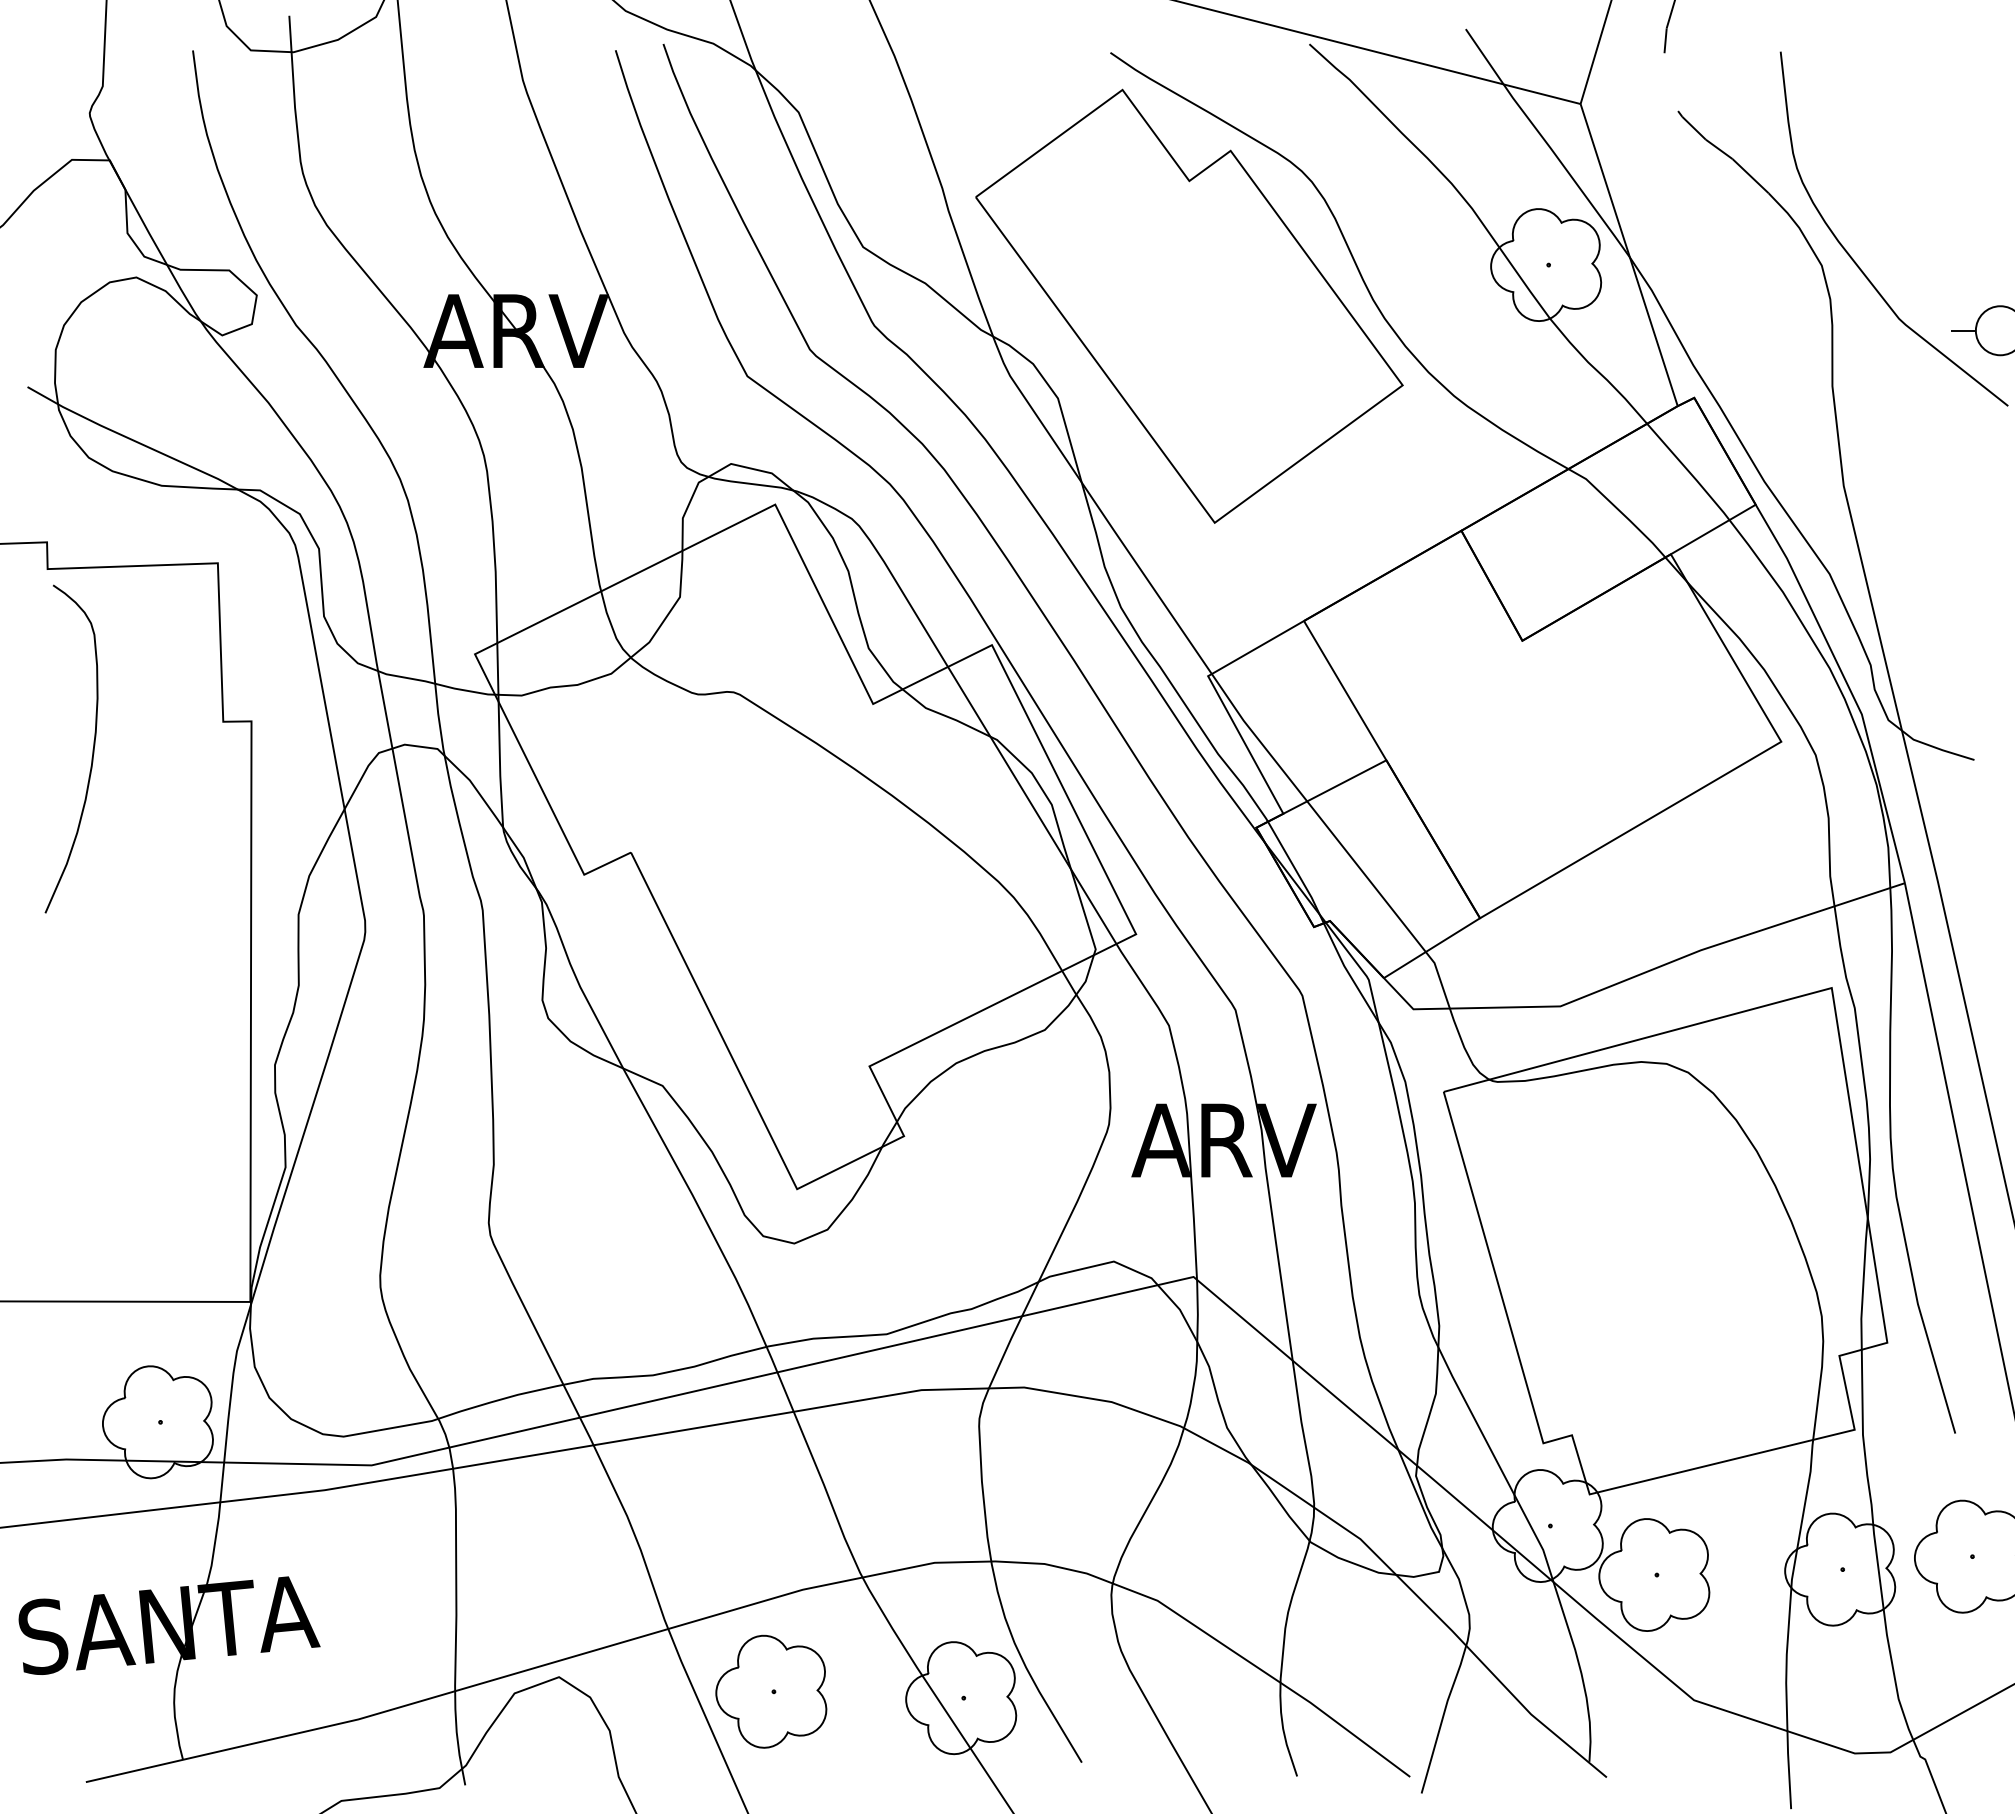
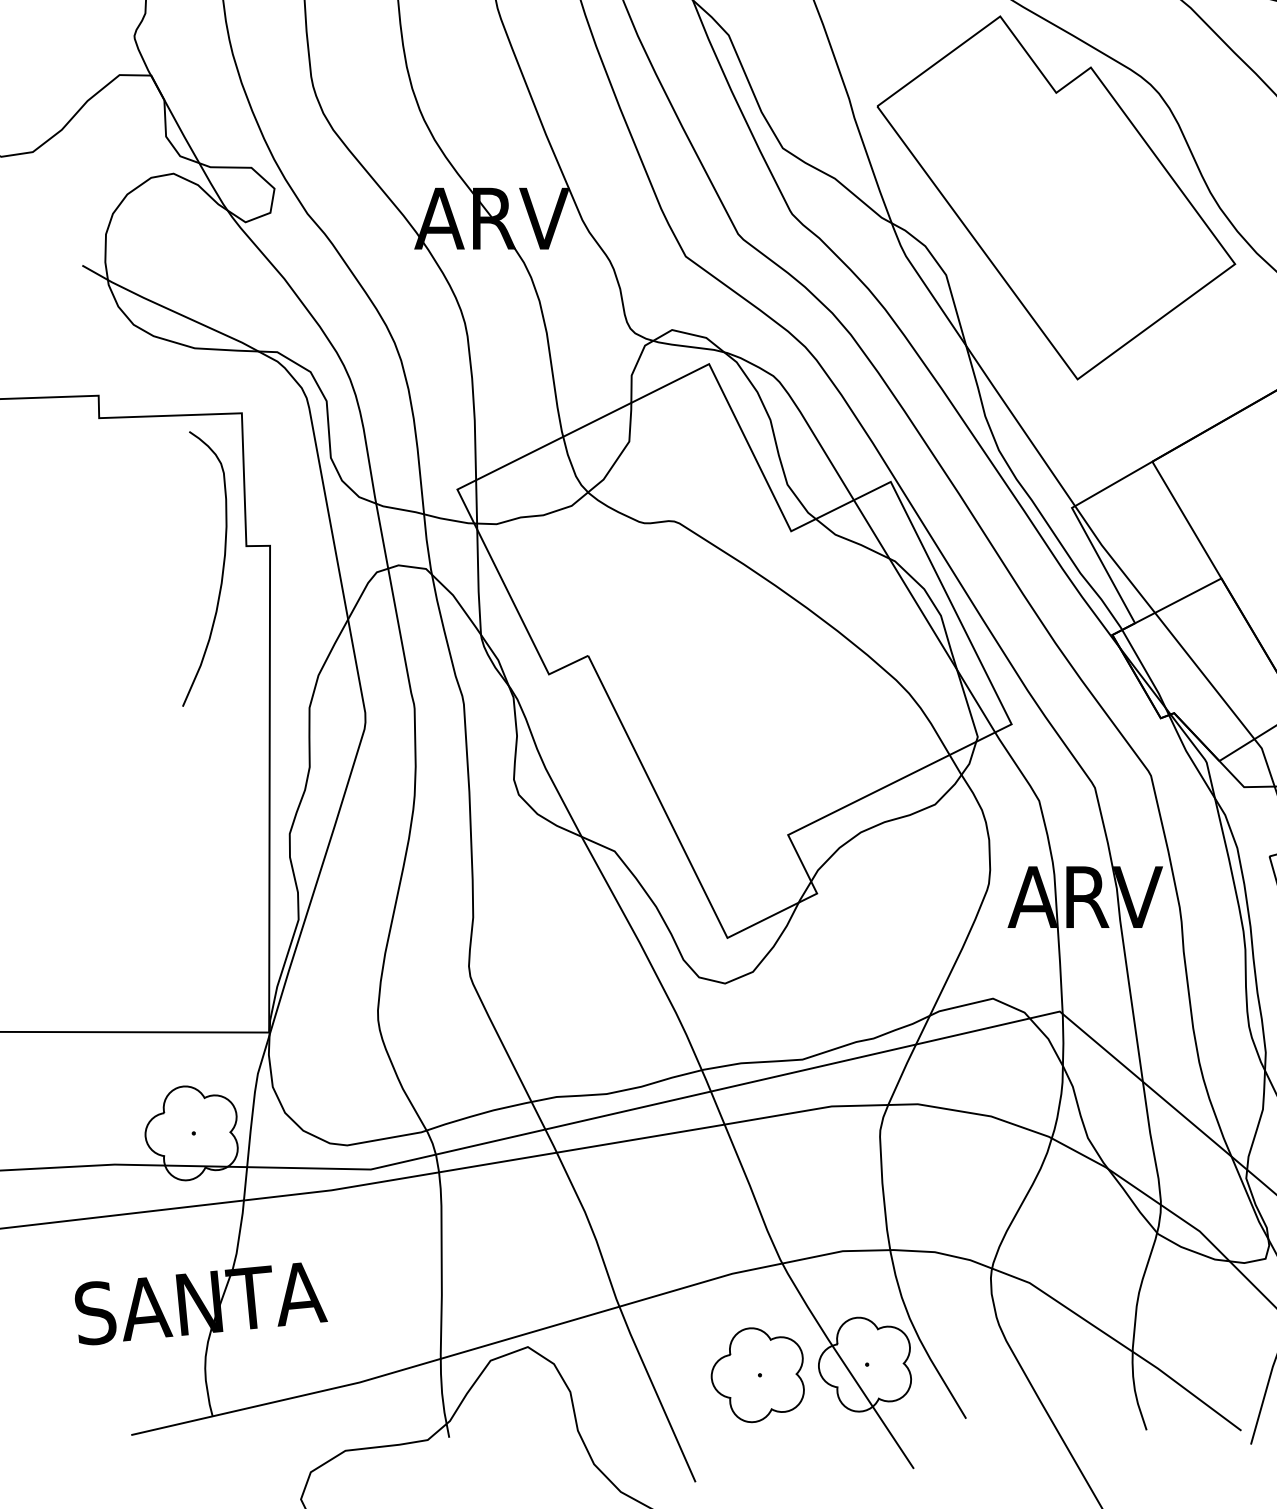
curve: (92, 749) -> (222, 569), moved
part: (771, 1691) -> (757, 1375), moved

